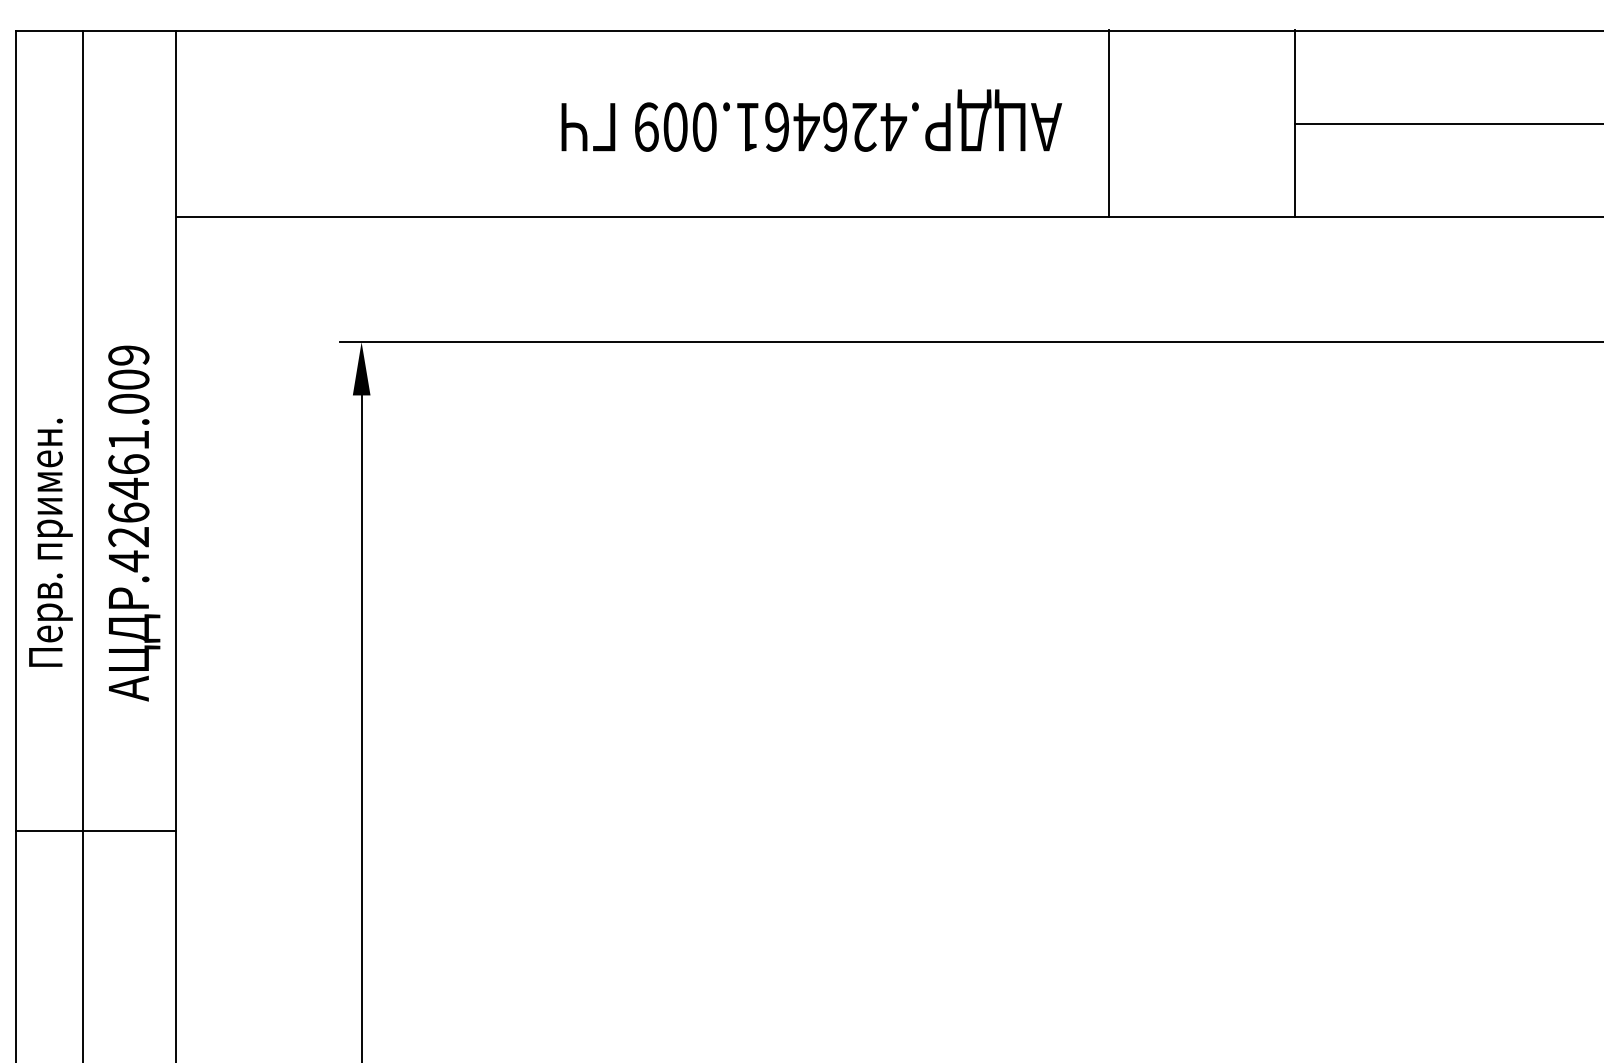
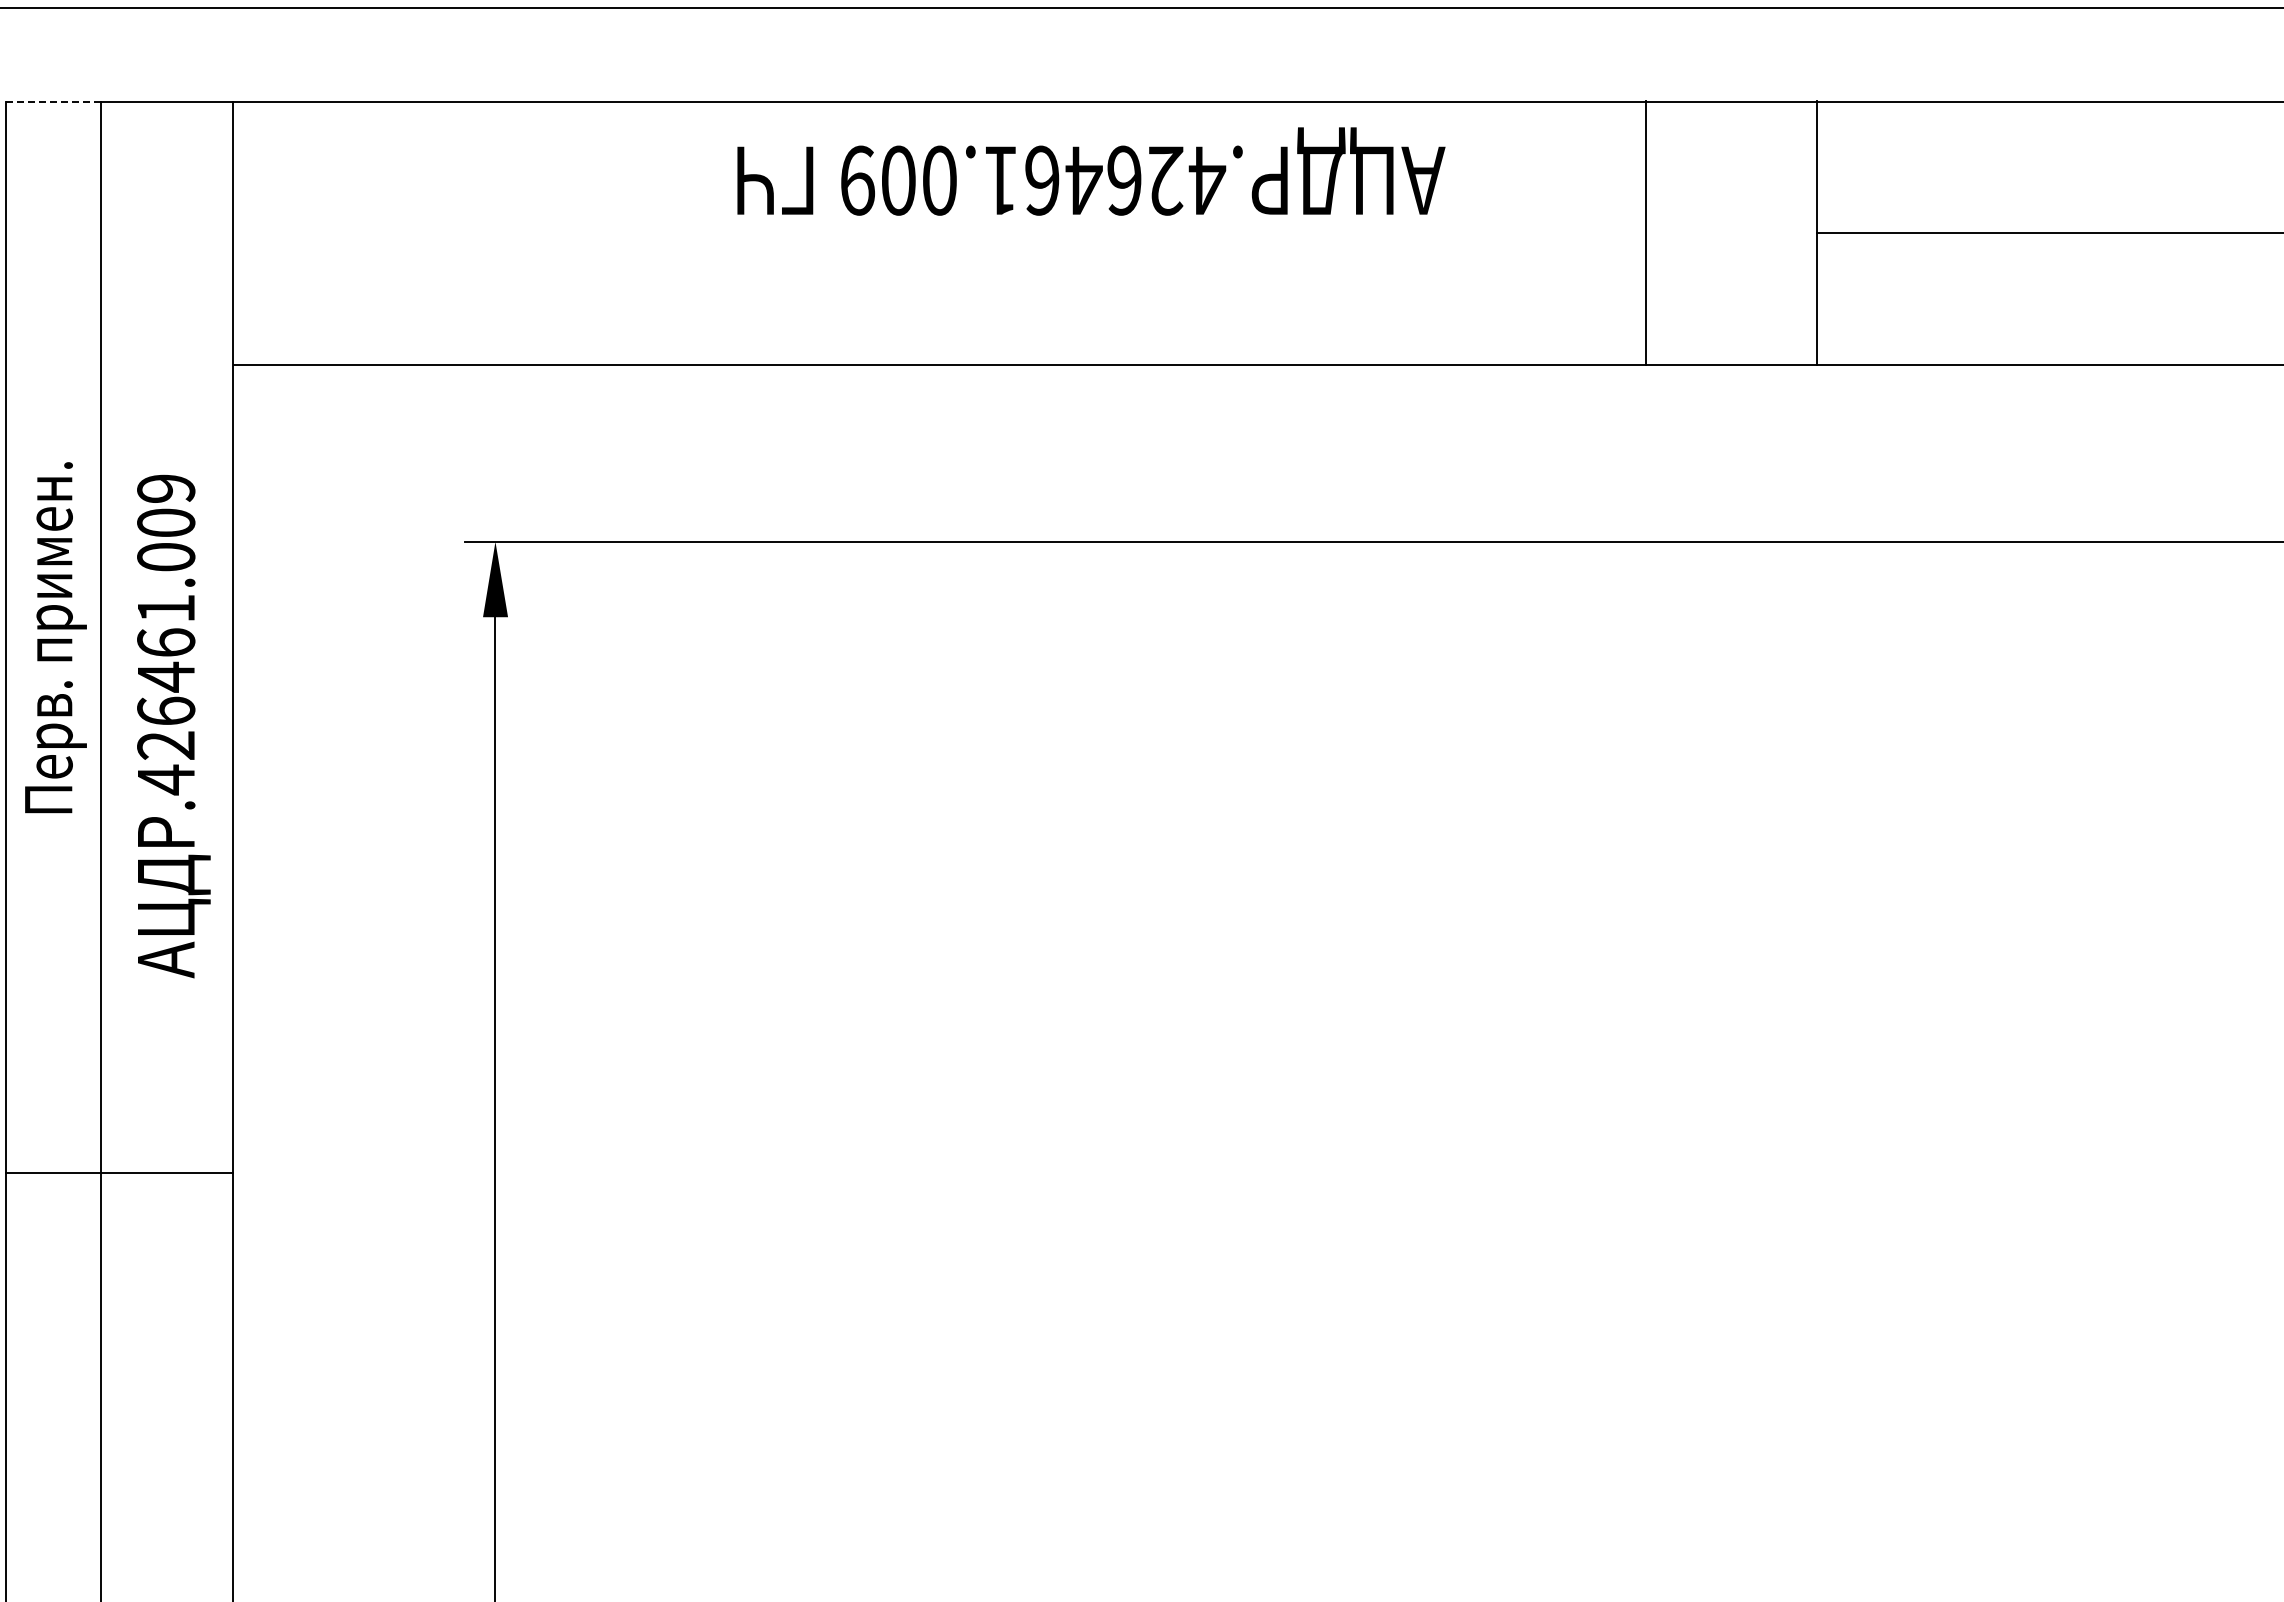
line: (49, 31) -> (54, 102), solid -> dashed
text: (811, 120) -> (1091, 171), moved
line: (1108, 123) -> (1645, 232), moved
text: (134, 523) -> (173, 726), moved
text: (50, 542) -> (55, 637), moved
line: (95, 830) -> (119, 1172), moved

